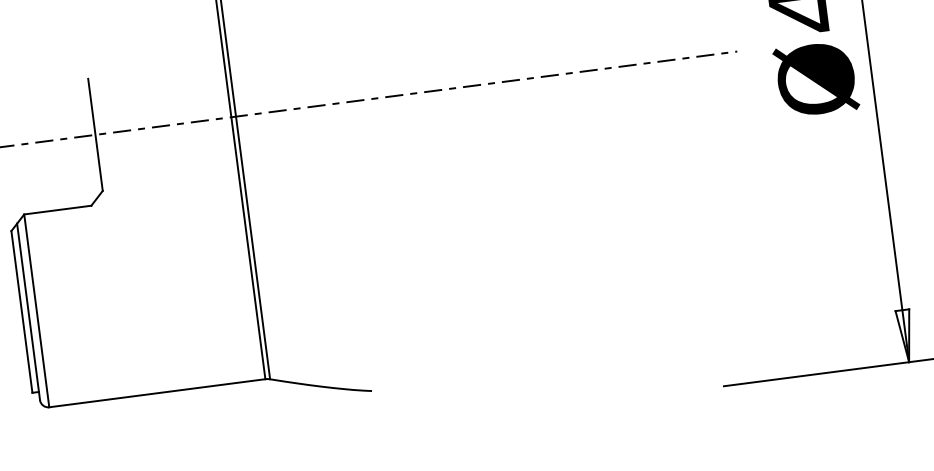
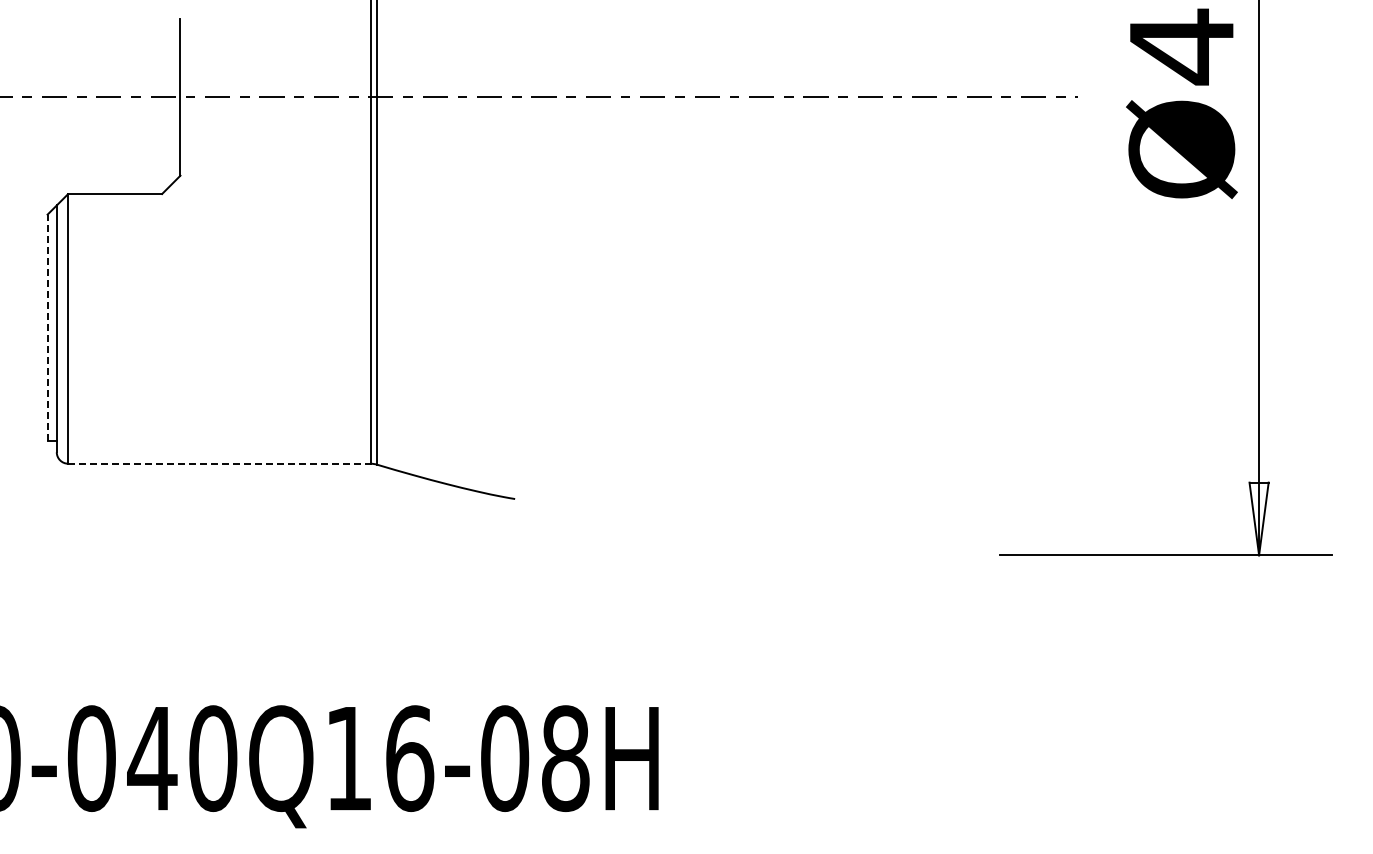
line: (21, 311) -> (47, 327), solid -> dashed
line: (157, 393) -> (219, 463), solid -> dashed

